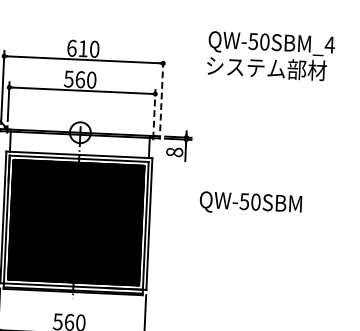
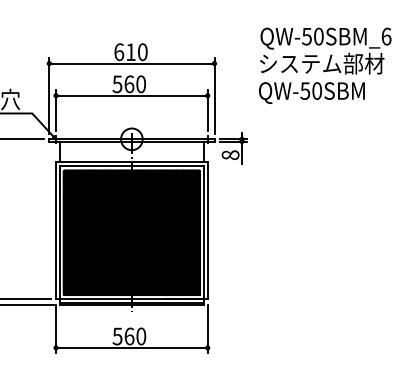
text: (329, 44) -> (386, 36), QW-50SBM_4 -> QW-50SBM_6
line: (161, 95) -> (214, 96), dashed -> solid
line: (154, 107) -> (207, 109), dashed -> solid
text: (250, 203) -> (311, 92), moved

